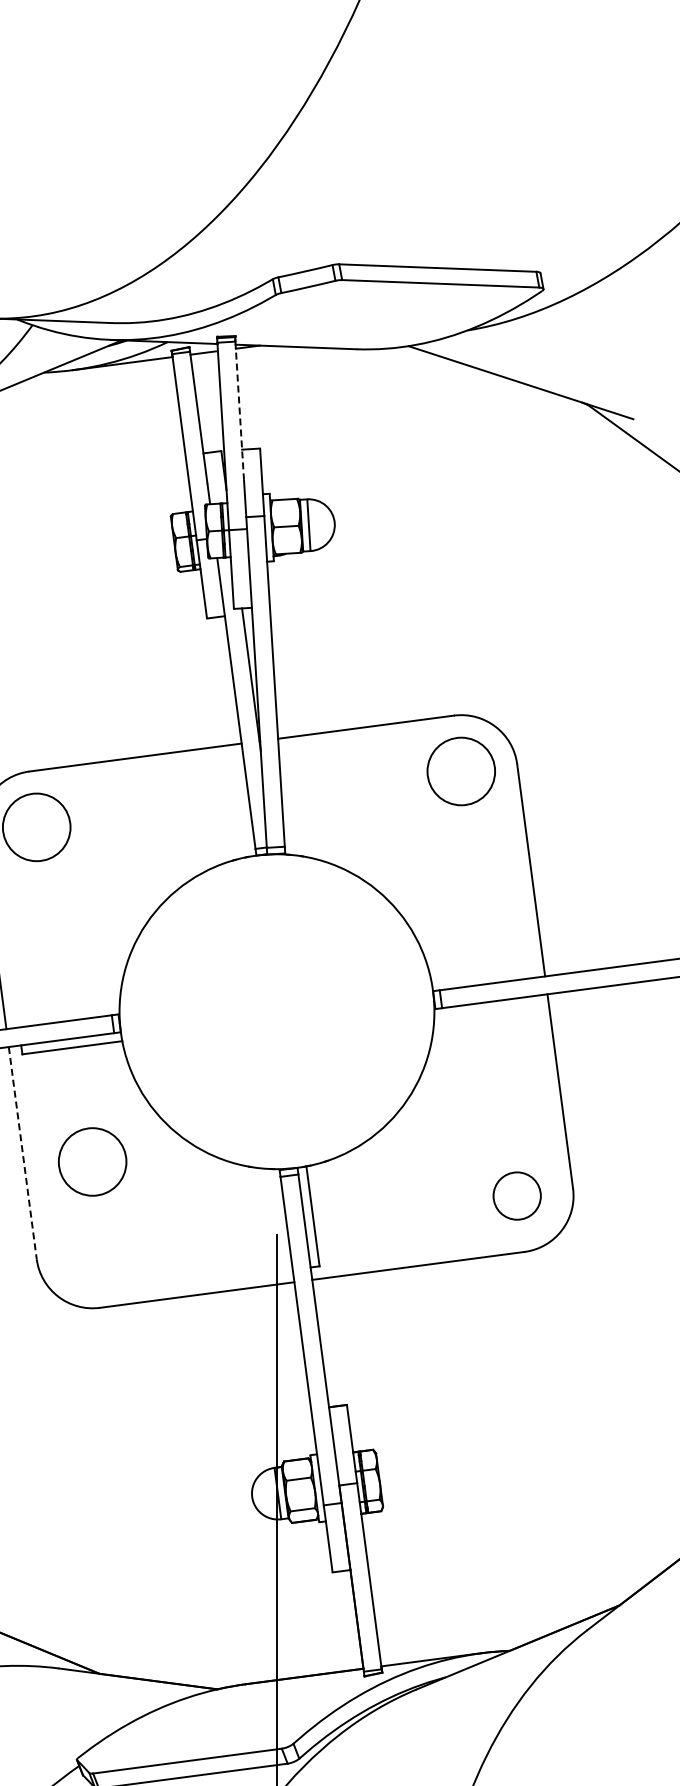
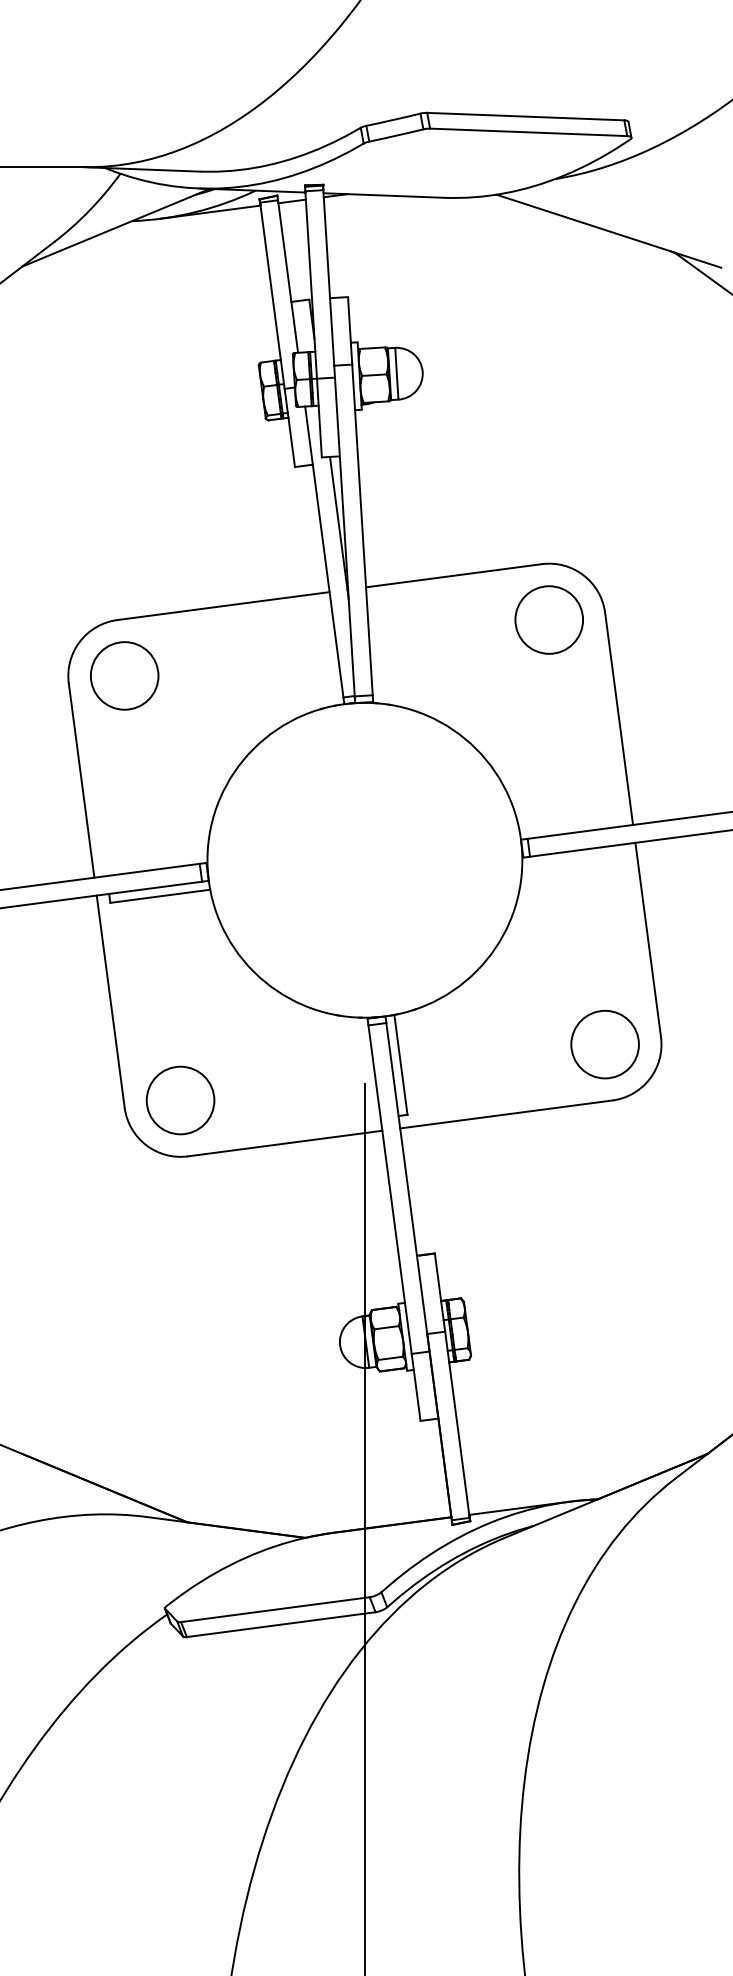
line: (239, 410) -> (327, 259), dashed -> solid
line: (22, 1153) -> (110, 1002), dashed -> solid
circle: (92, 1161) -> (180, 1100), moved
circle: (516, 1195) -> (604, 1044), size x1.43

